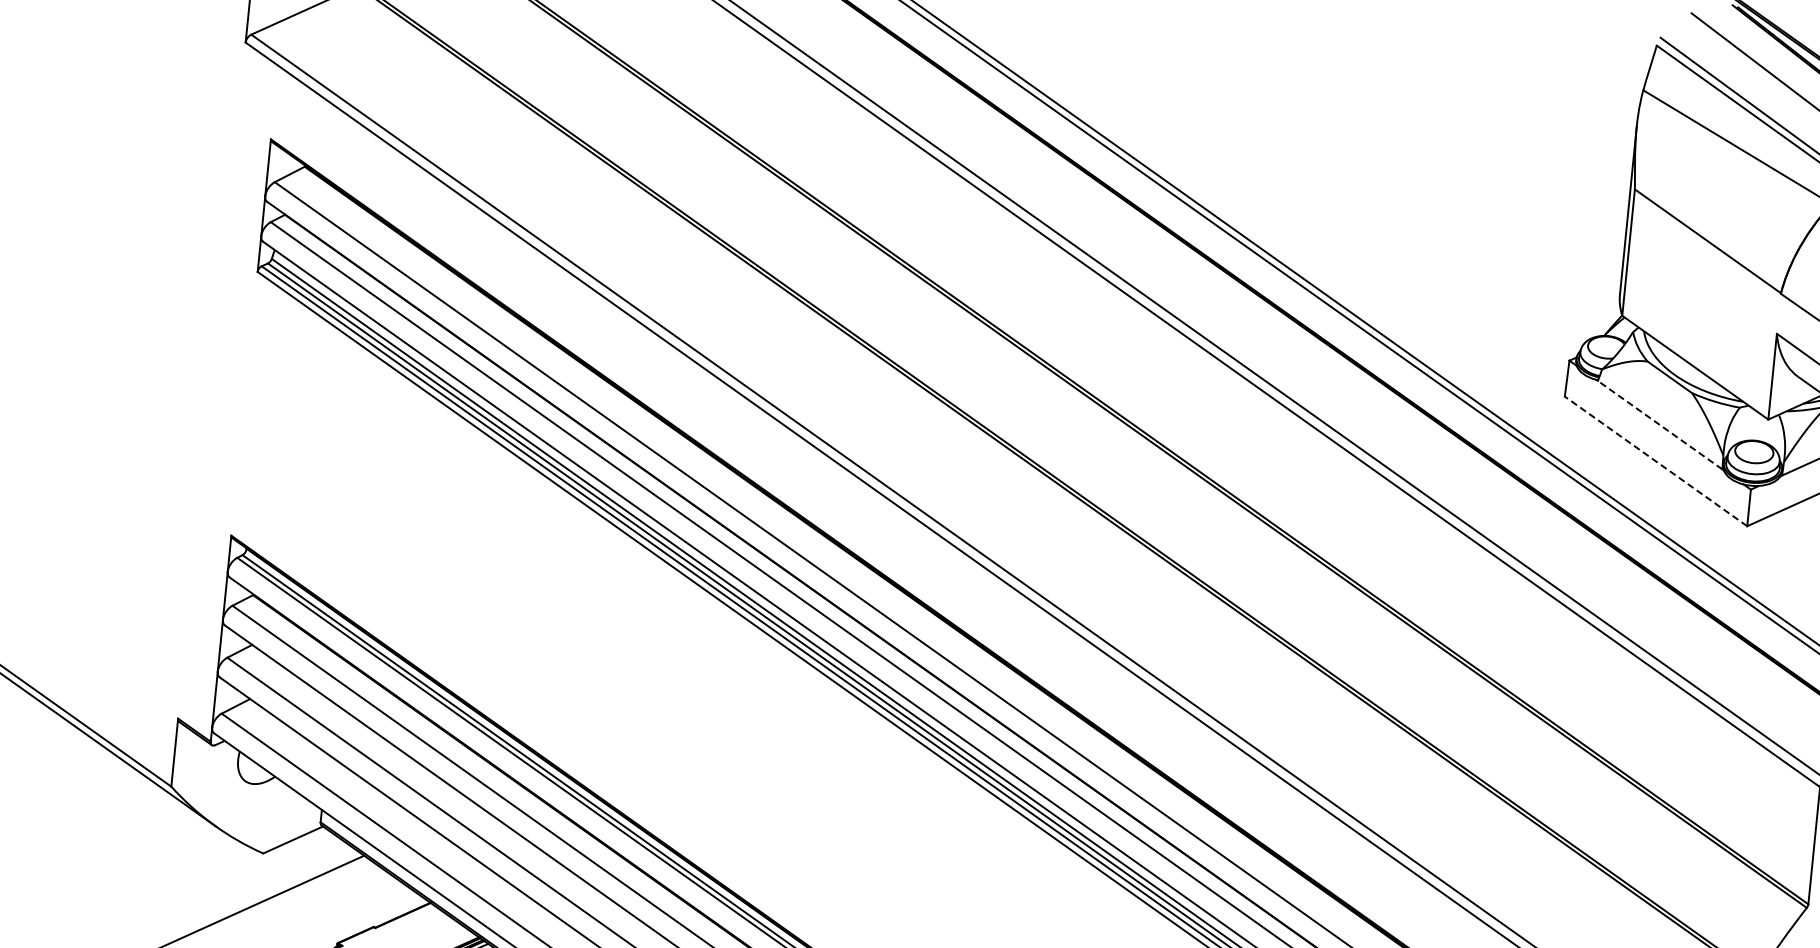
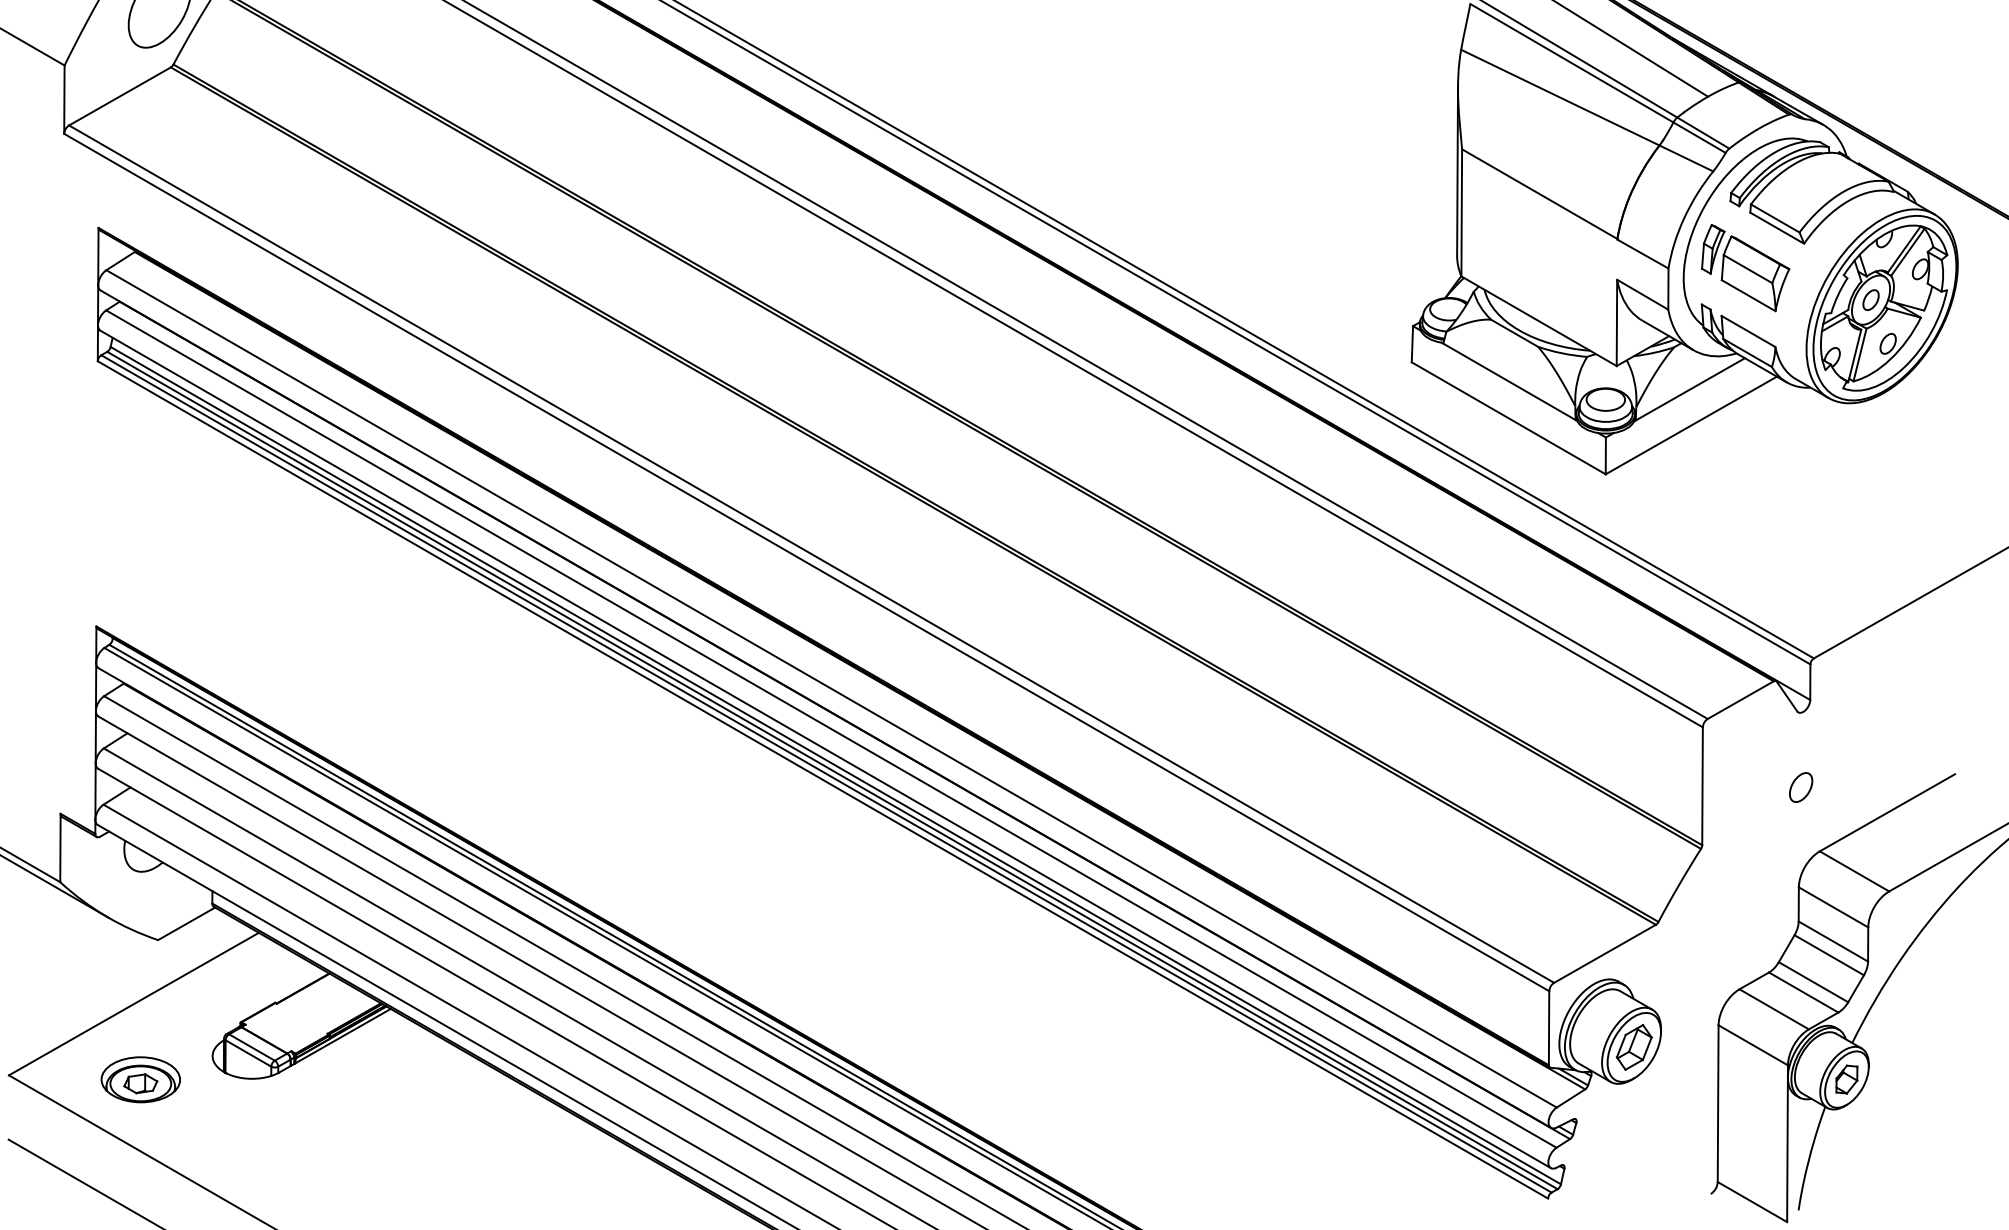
line: (1660, 424) -> (1509, 381), dashed -> solid
line: (1655, 461) -> (1508, 418), dashed -> solid

